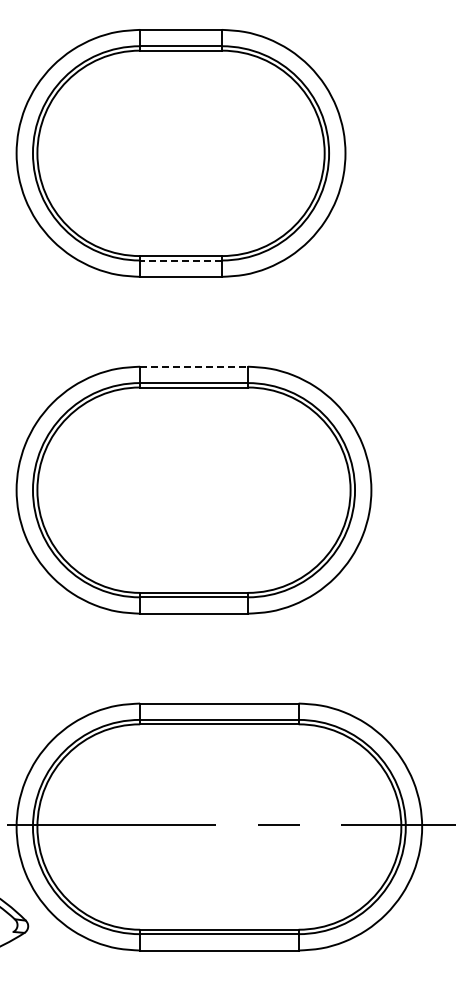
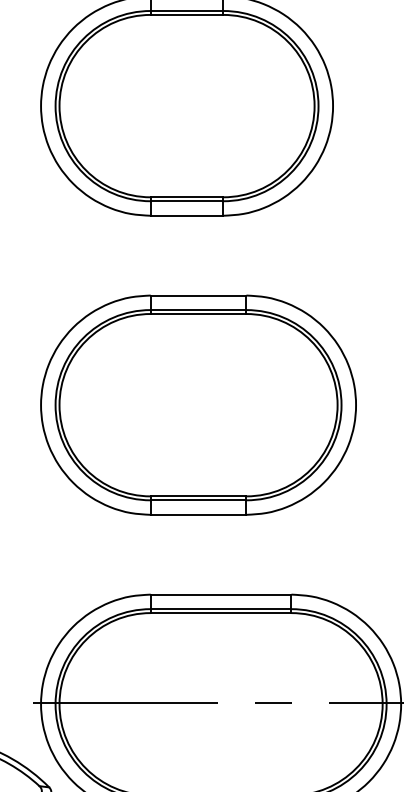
line: (181, 260) -> (187, 201), dashed -> solid
line: (194, 366) -> (198, 295), dashed -> solid

